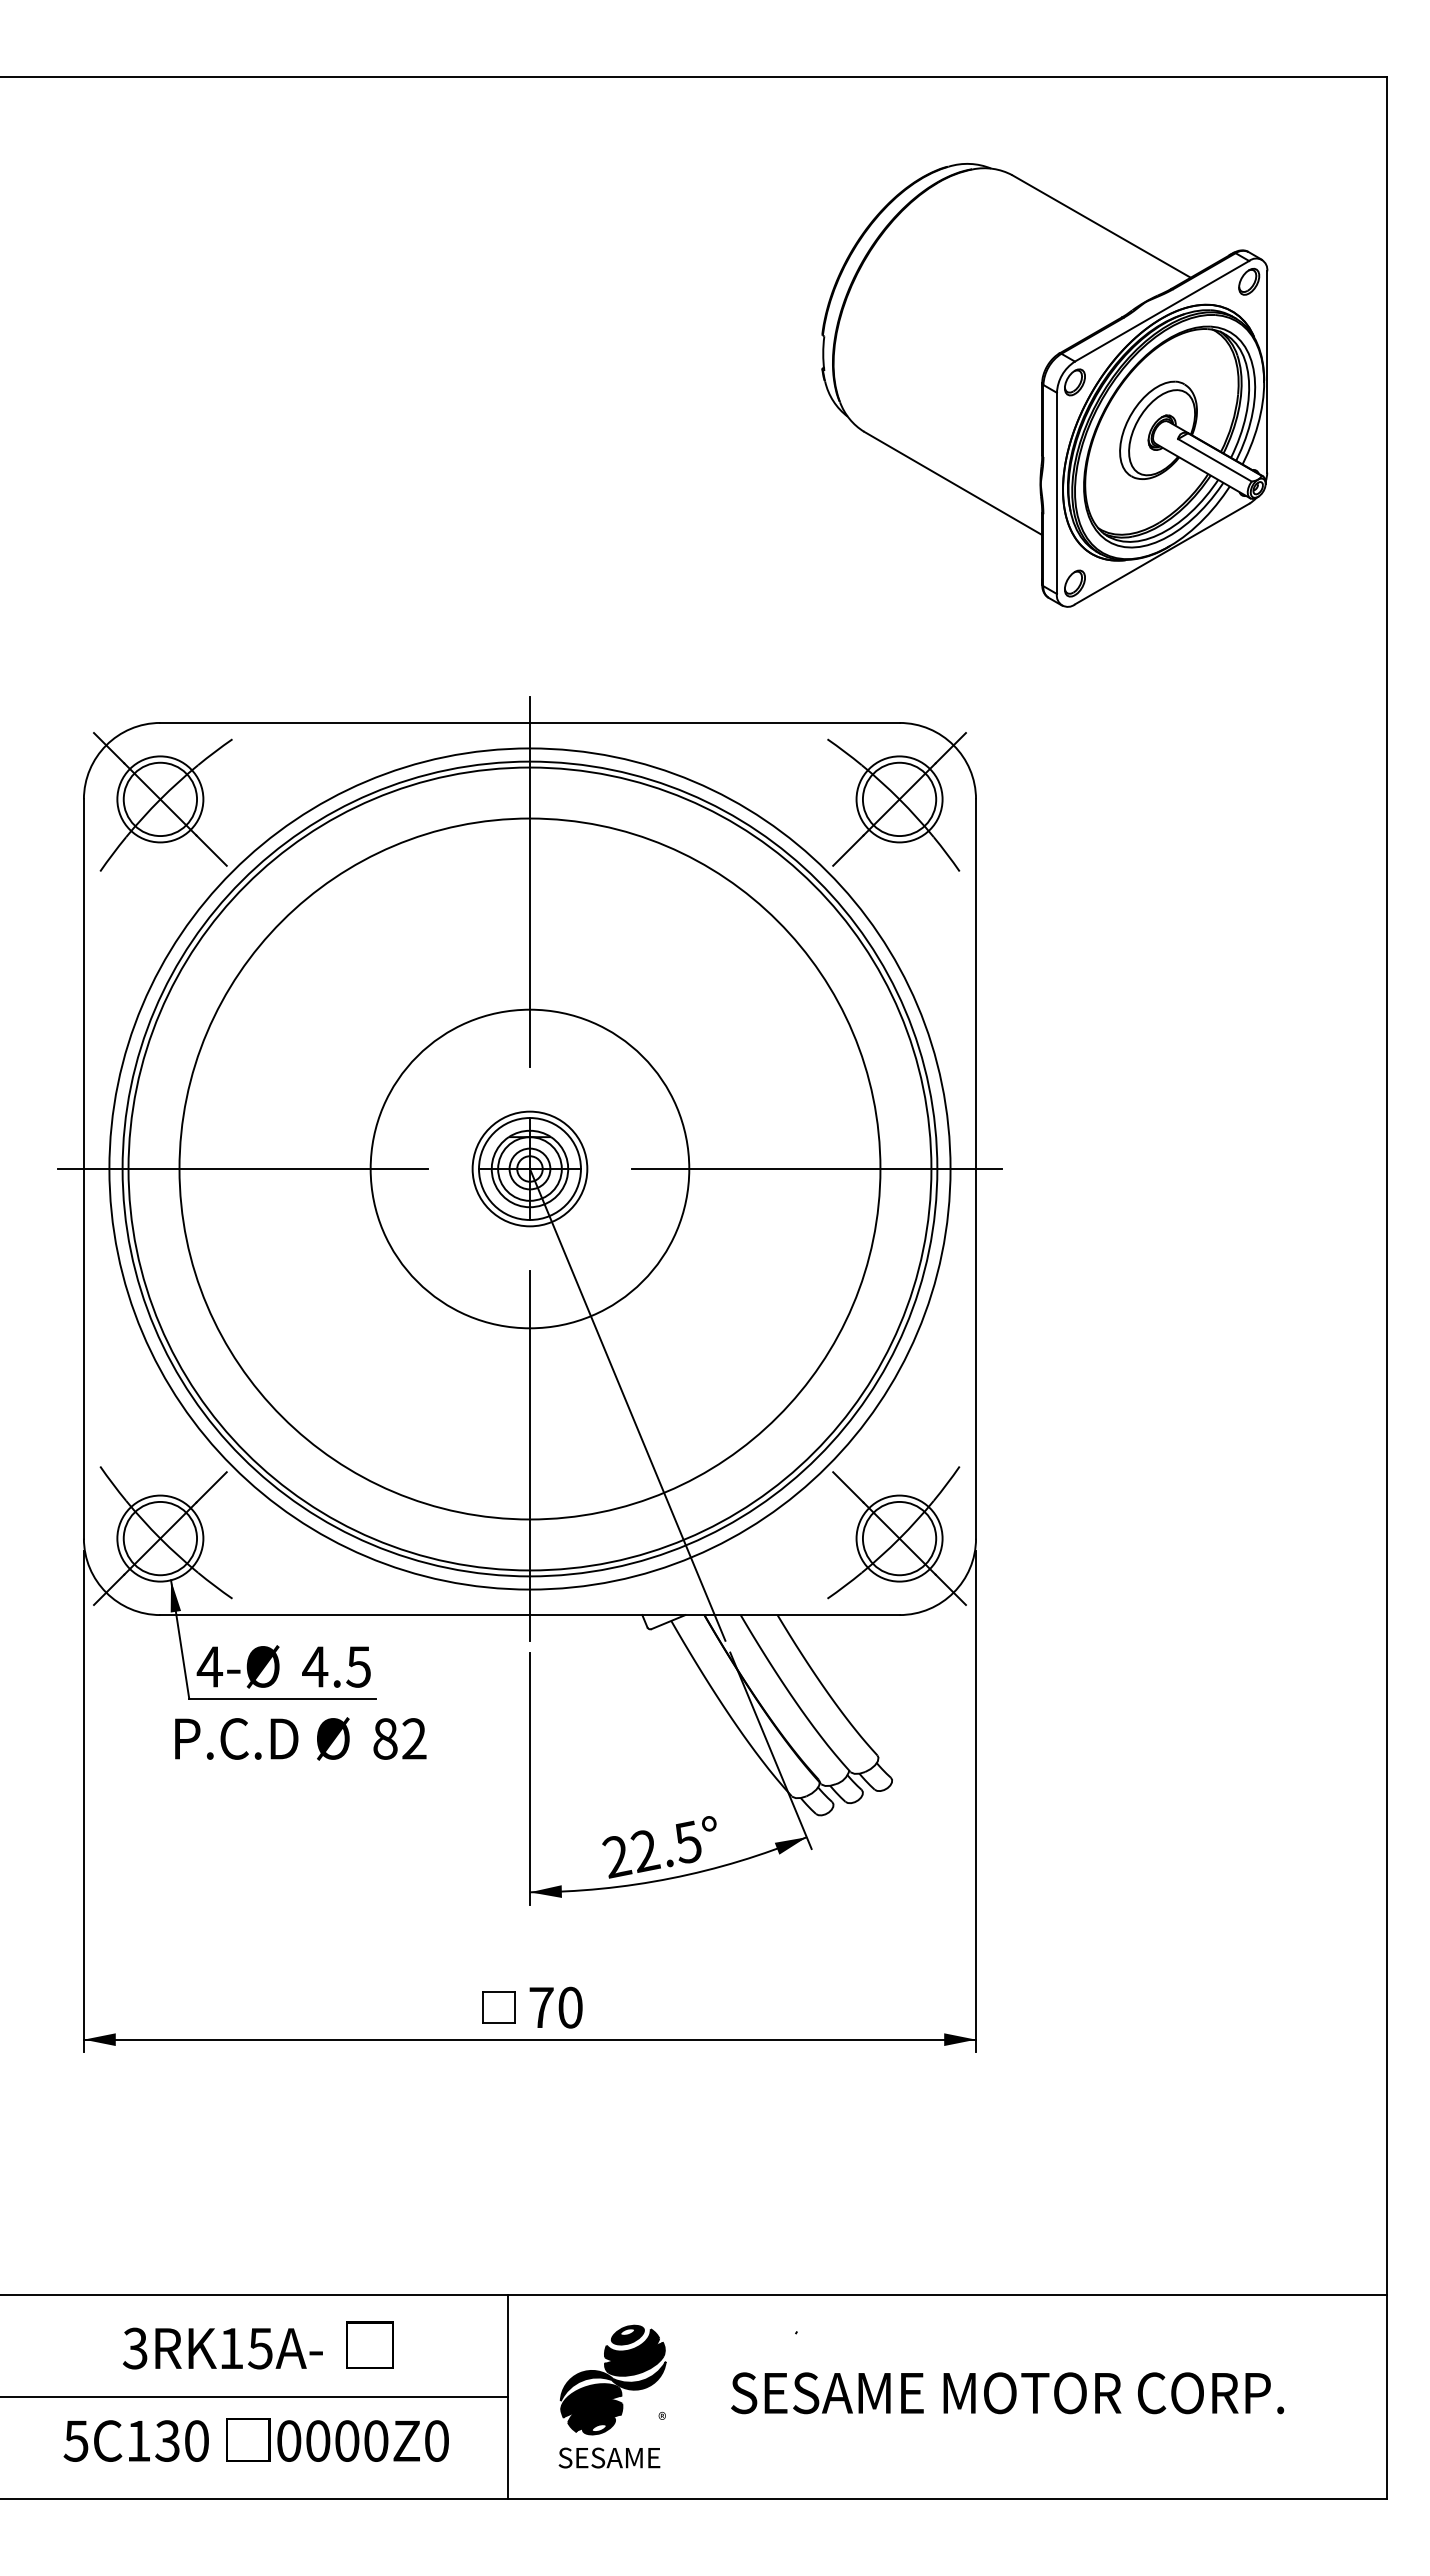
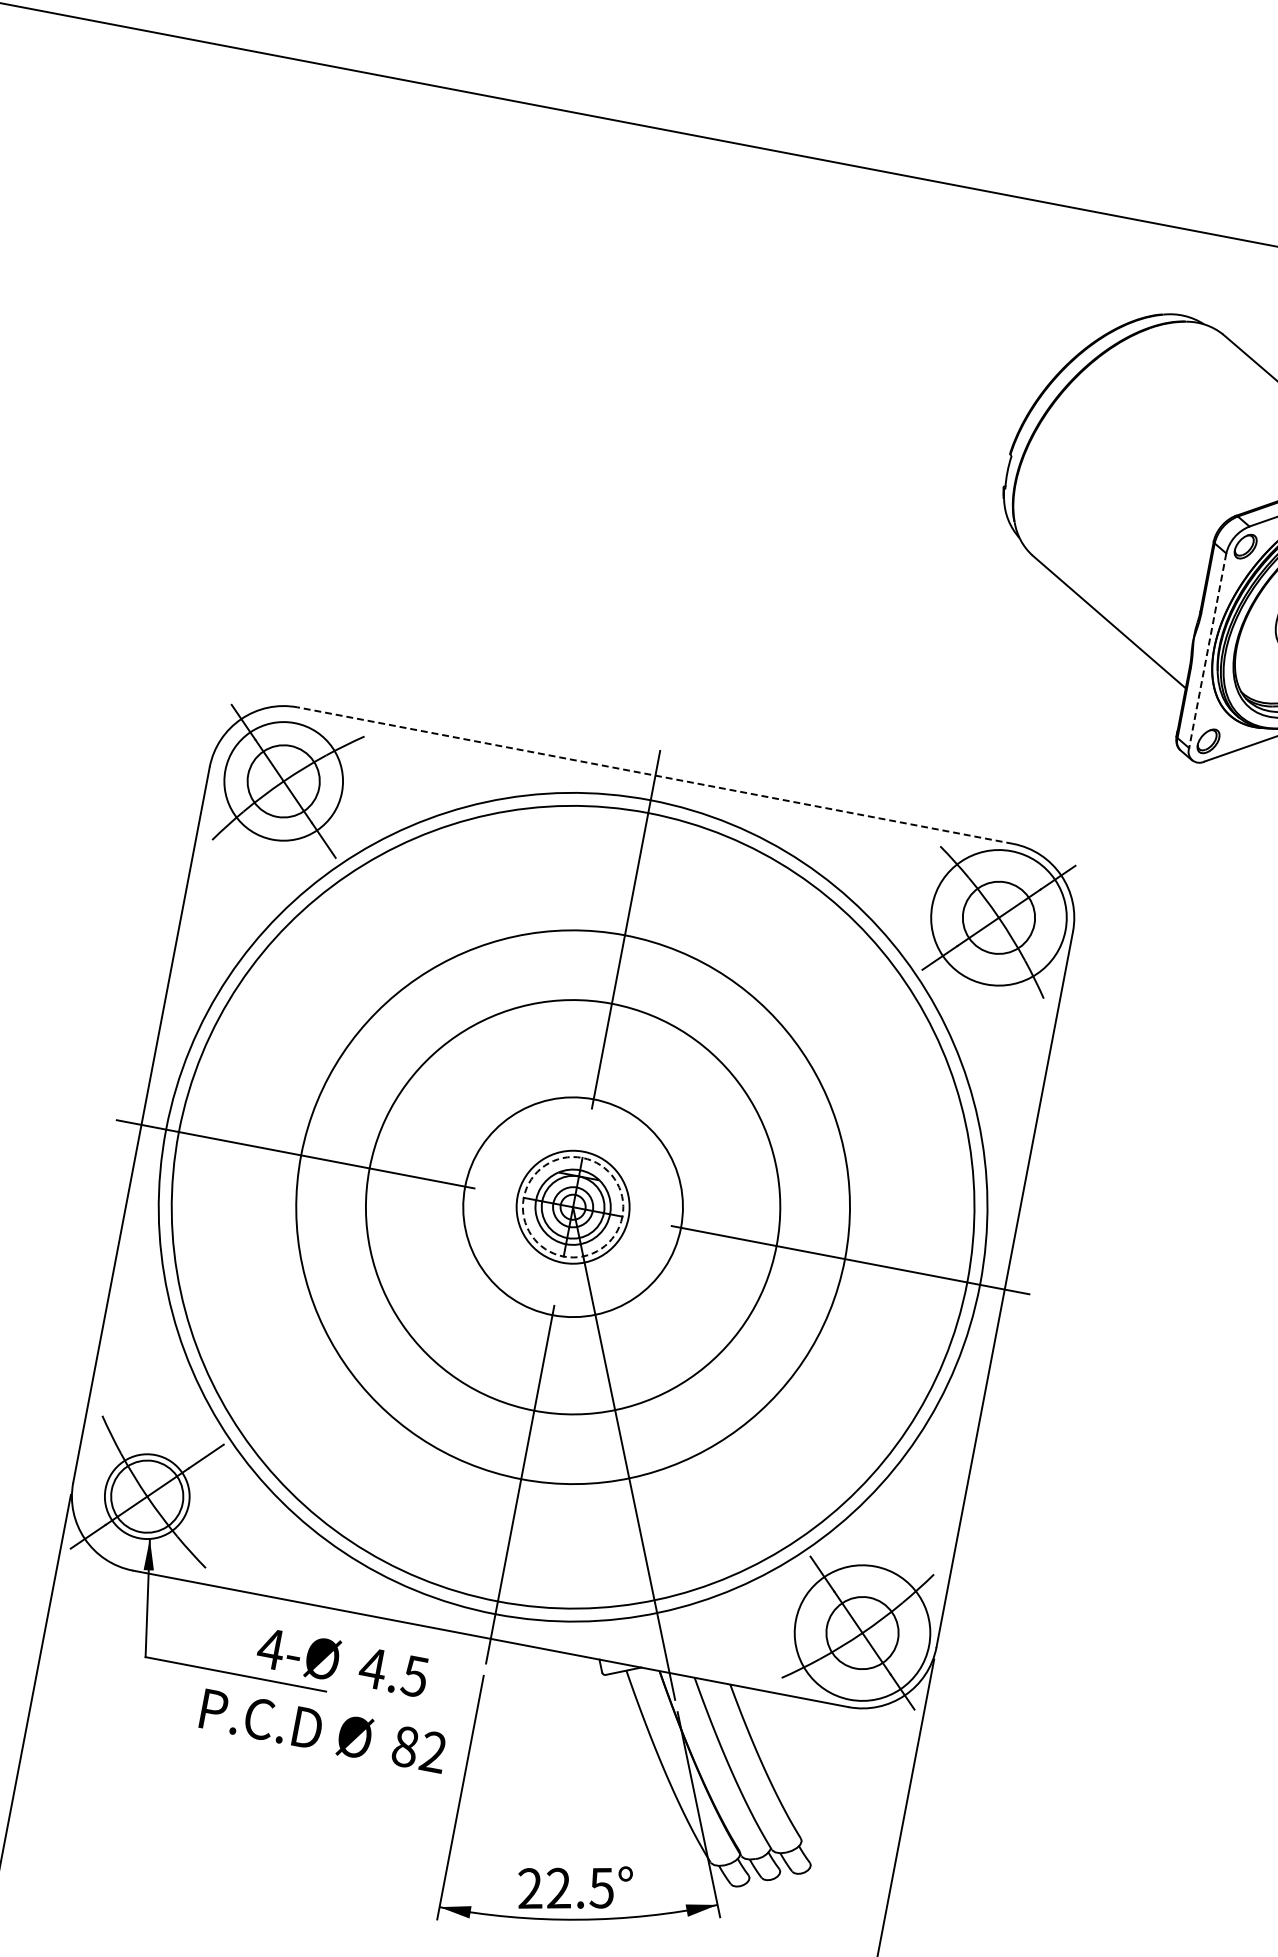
line: (1056, 493) -> (1207, 650), solid -> dashed
line: (529, 722) -> (655, 775), solid -> dashed
circle: (160, 799) -> (283, 781), size x1.4
circle: (899, 799) -> (998, 917), size x1.6
circle: (529, 1168) -> (572, 1206), size x0.6
circle: (529, 1168) -> (572, 1206), size x0.7
circle: (529, 1168) -> (572, 1206), size x0.7
circle: (529, 1168) -> (572, 1206), solid -> dashed
circle: (899, 1538) -> (862, 1632), size x1.6
text: (283, 1666) -> (342, 1662), moved
text: (300, 1738) -> (323, 1730), moved

